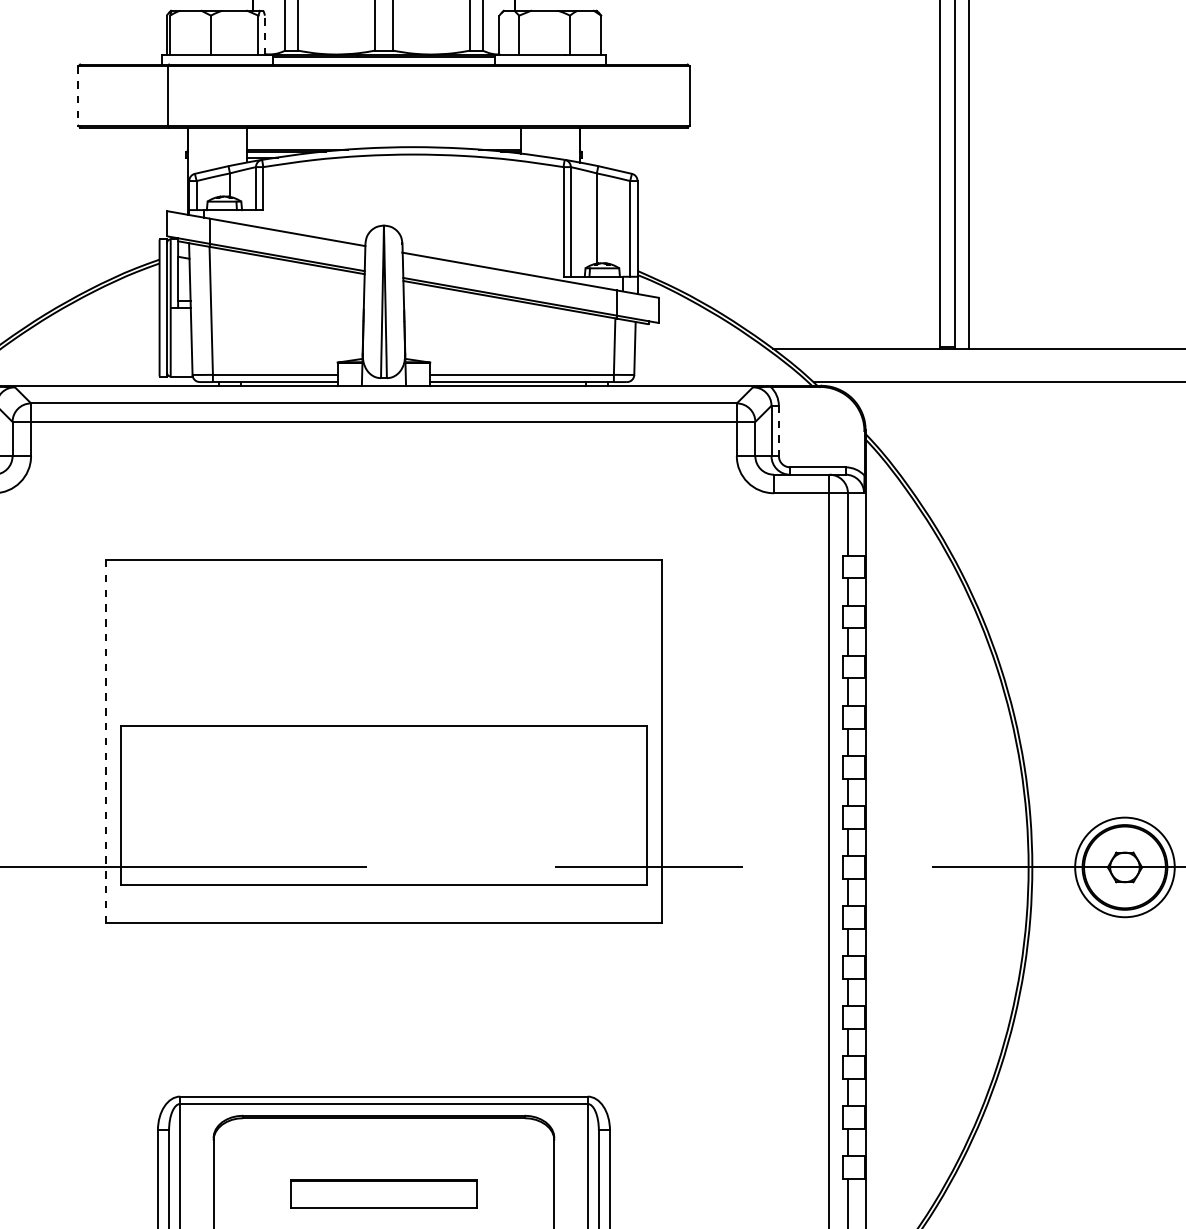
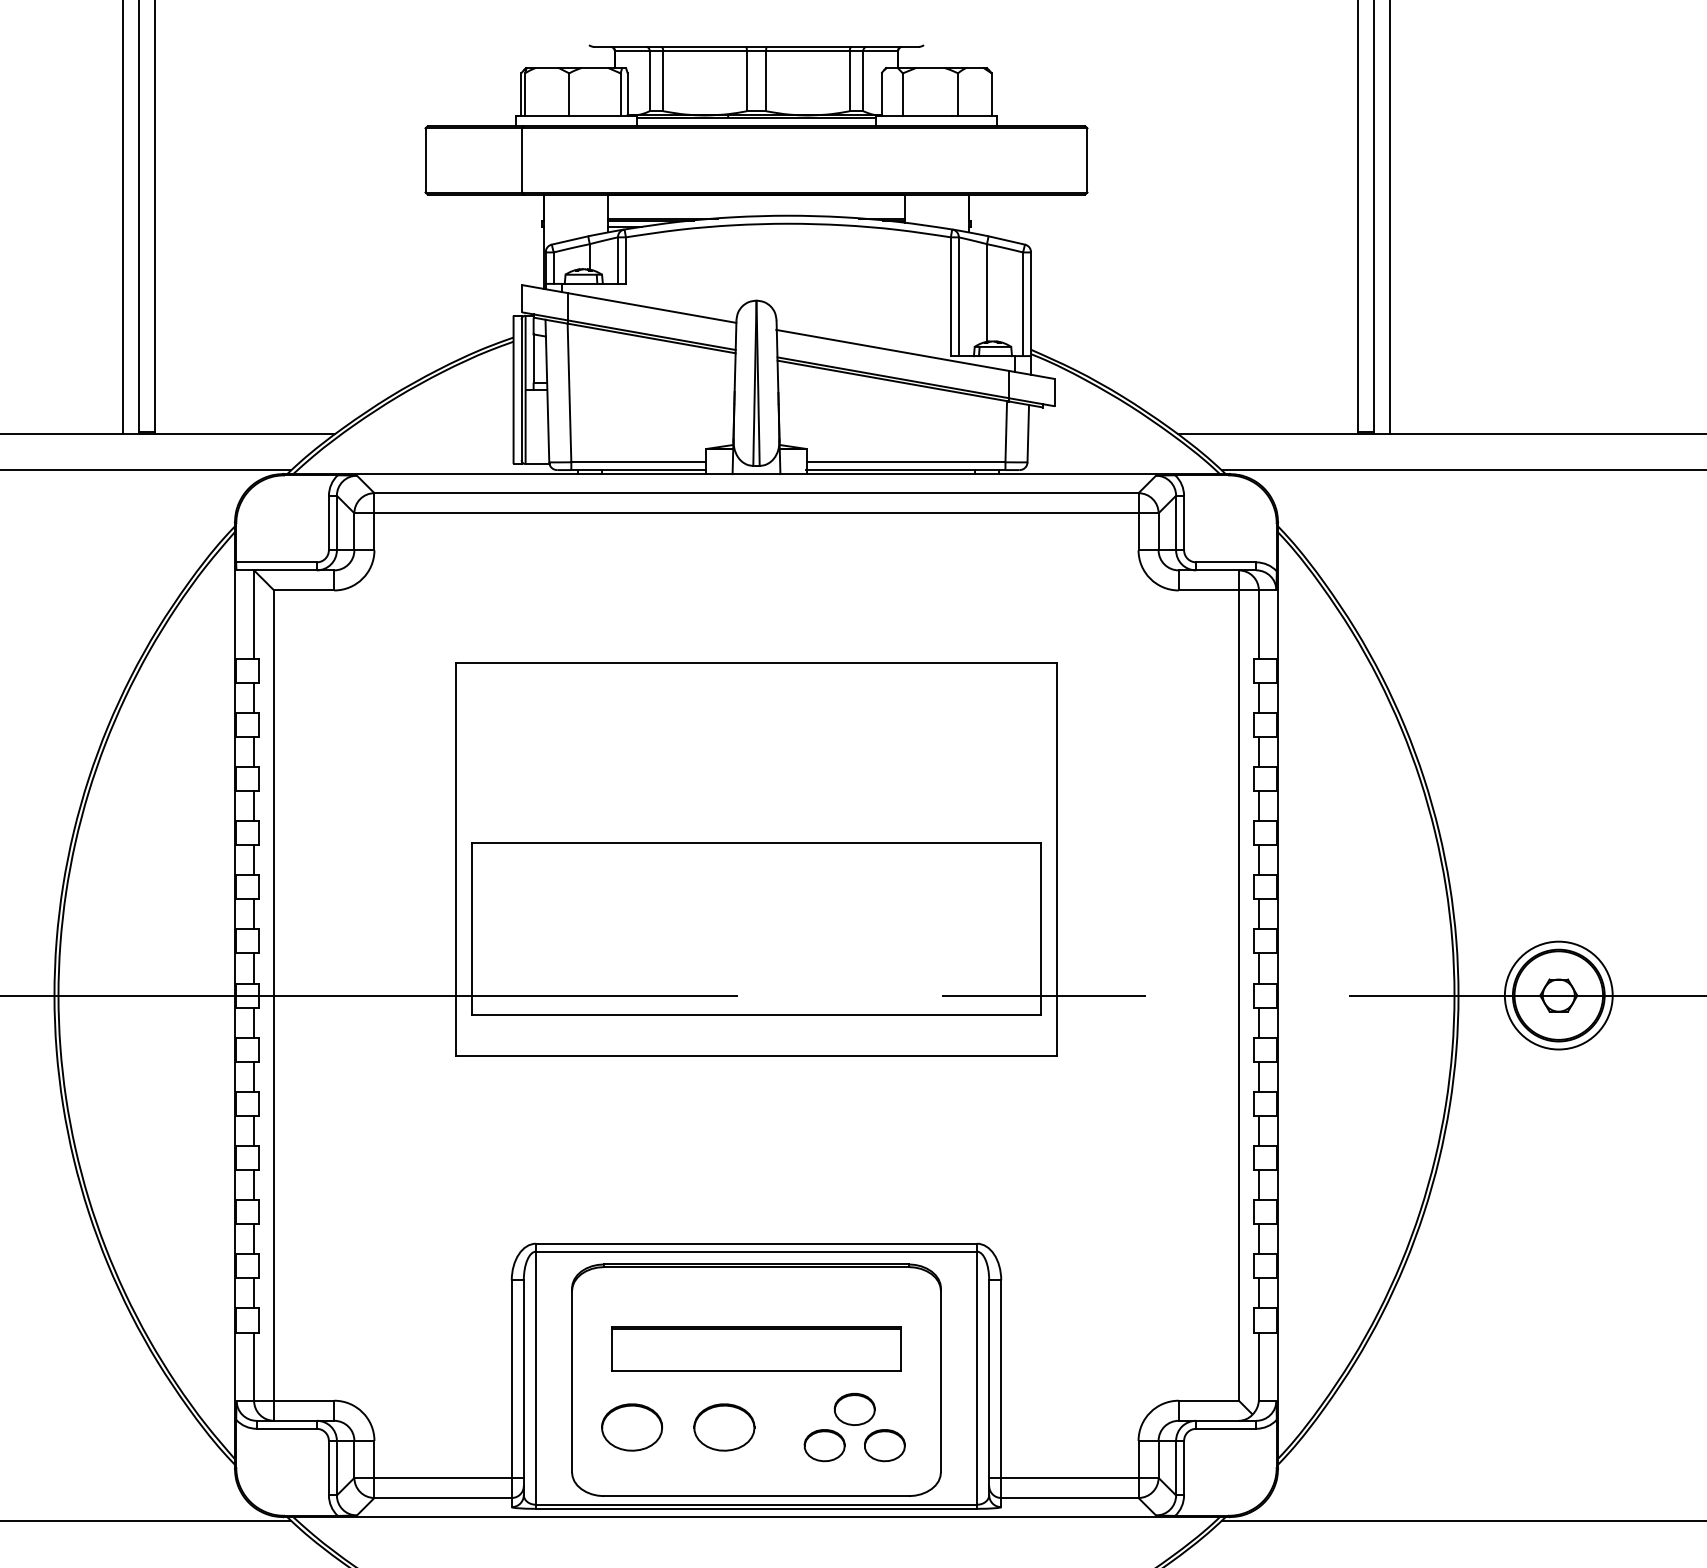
line: (264, 35) -> (627, 94), dashed -> solid
line: (78, 96) -> (425, 160), dashed -> solid
line: (779, 431) -> (1184, 523), dashed -> solid
line: (105, 741) -> (455, 859), dashed -> solid
part: (383, 1193) -> (756, 1348), size x1.43

